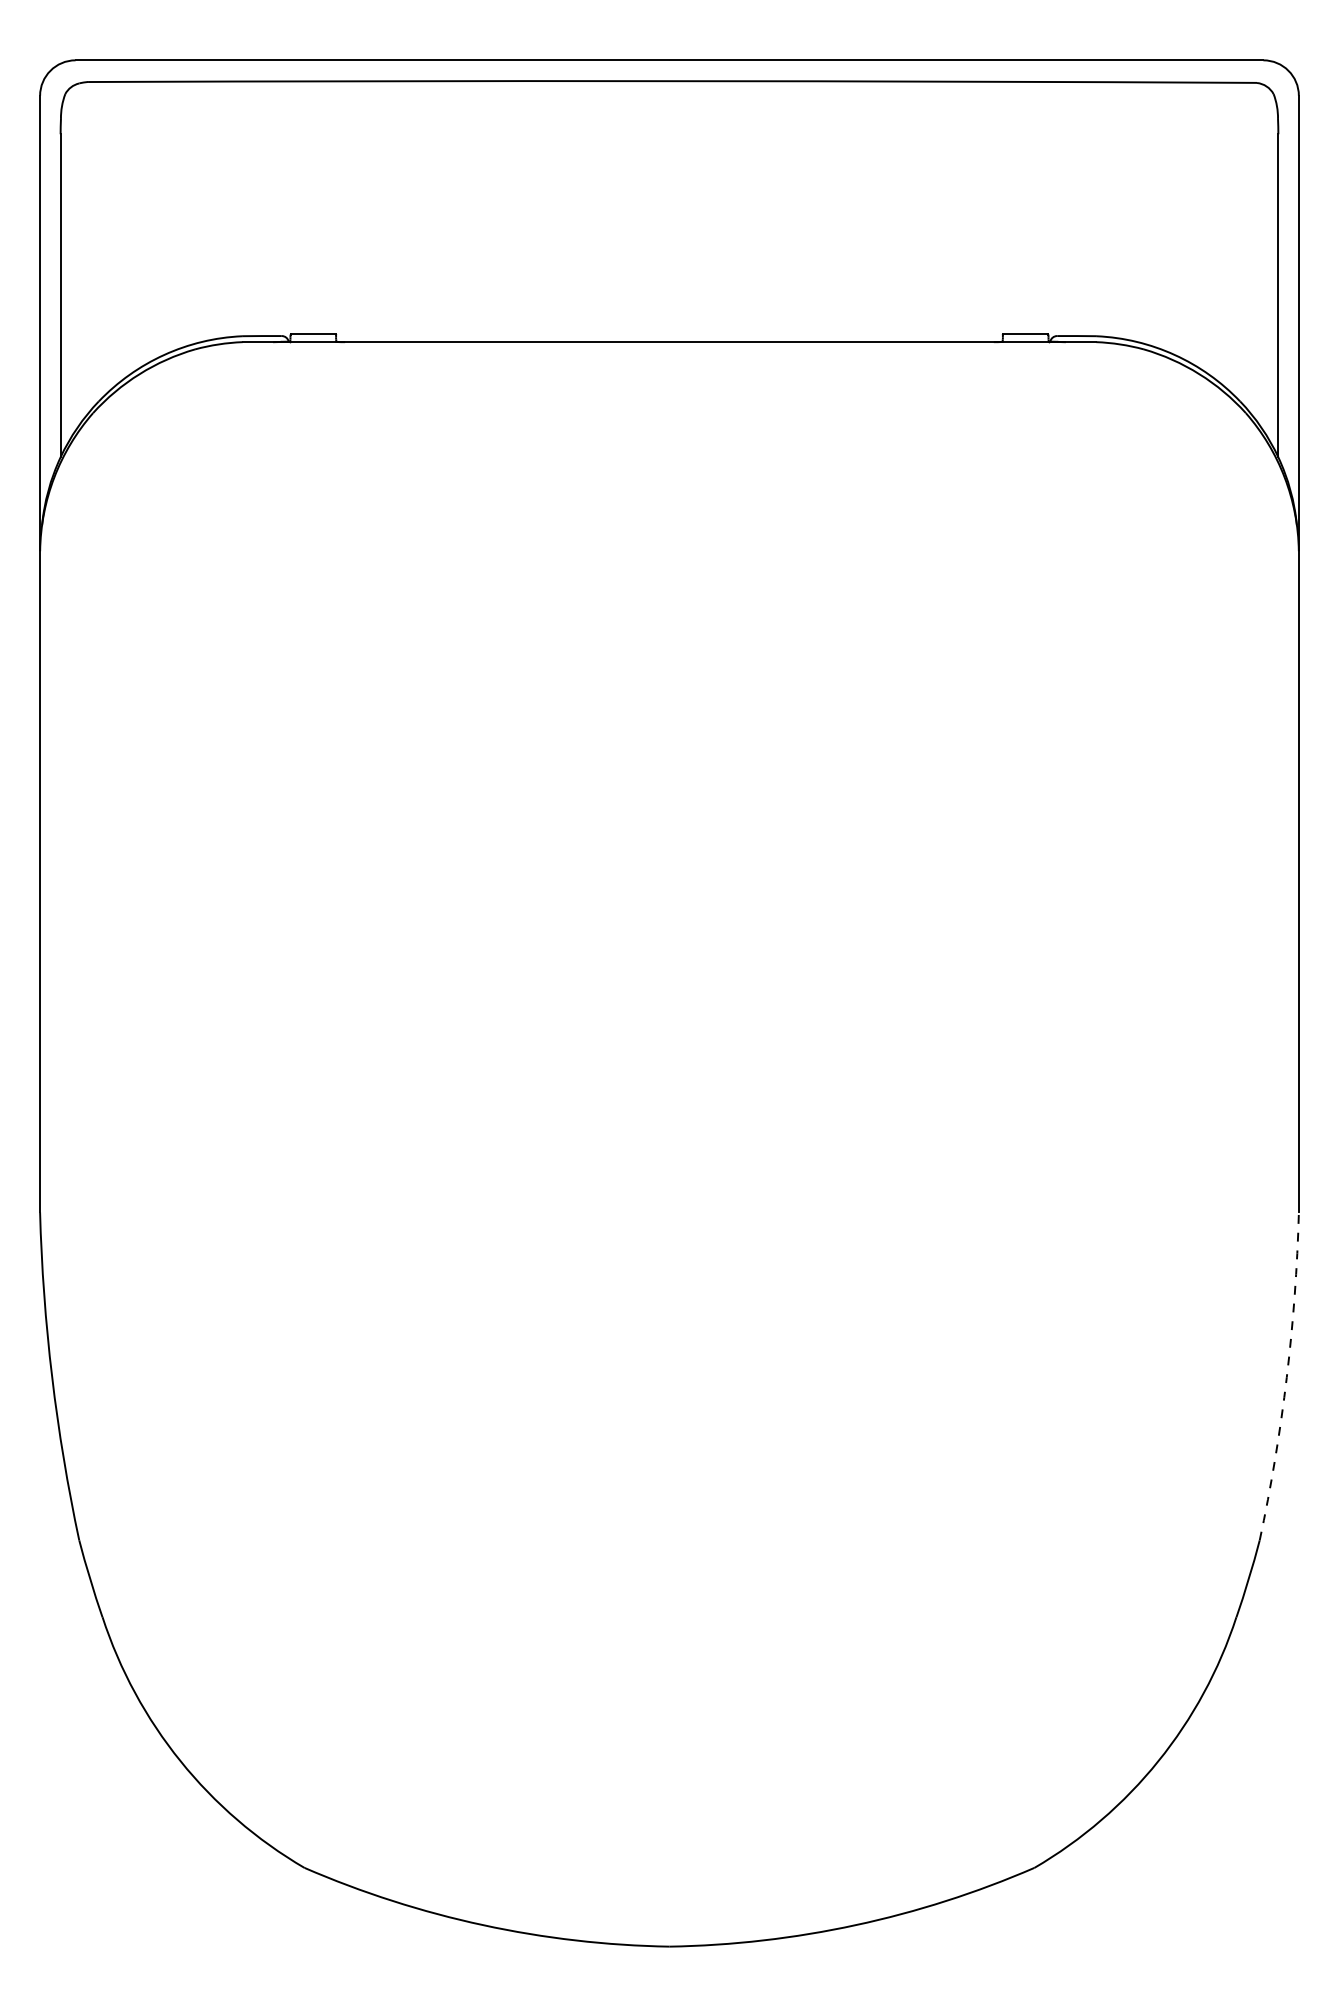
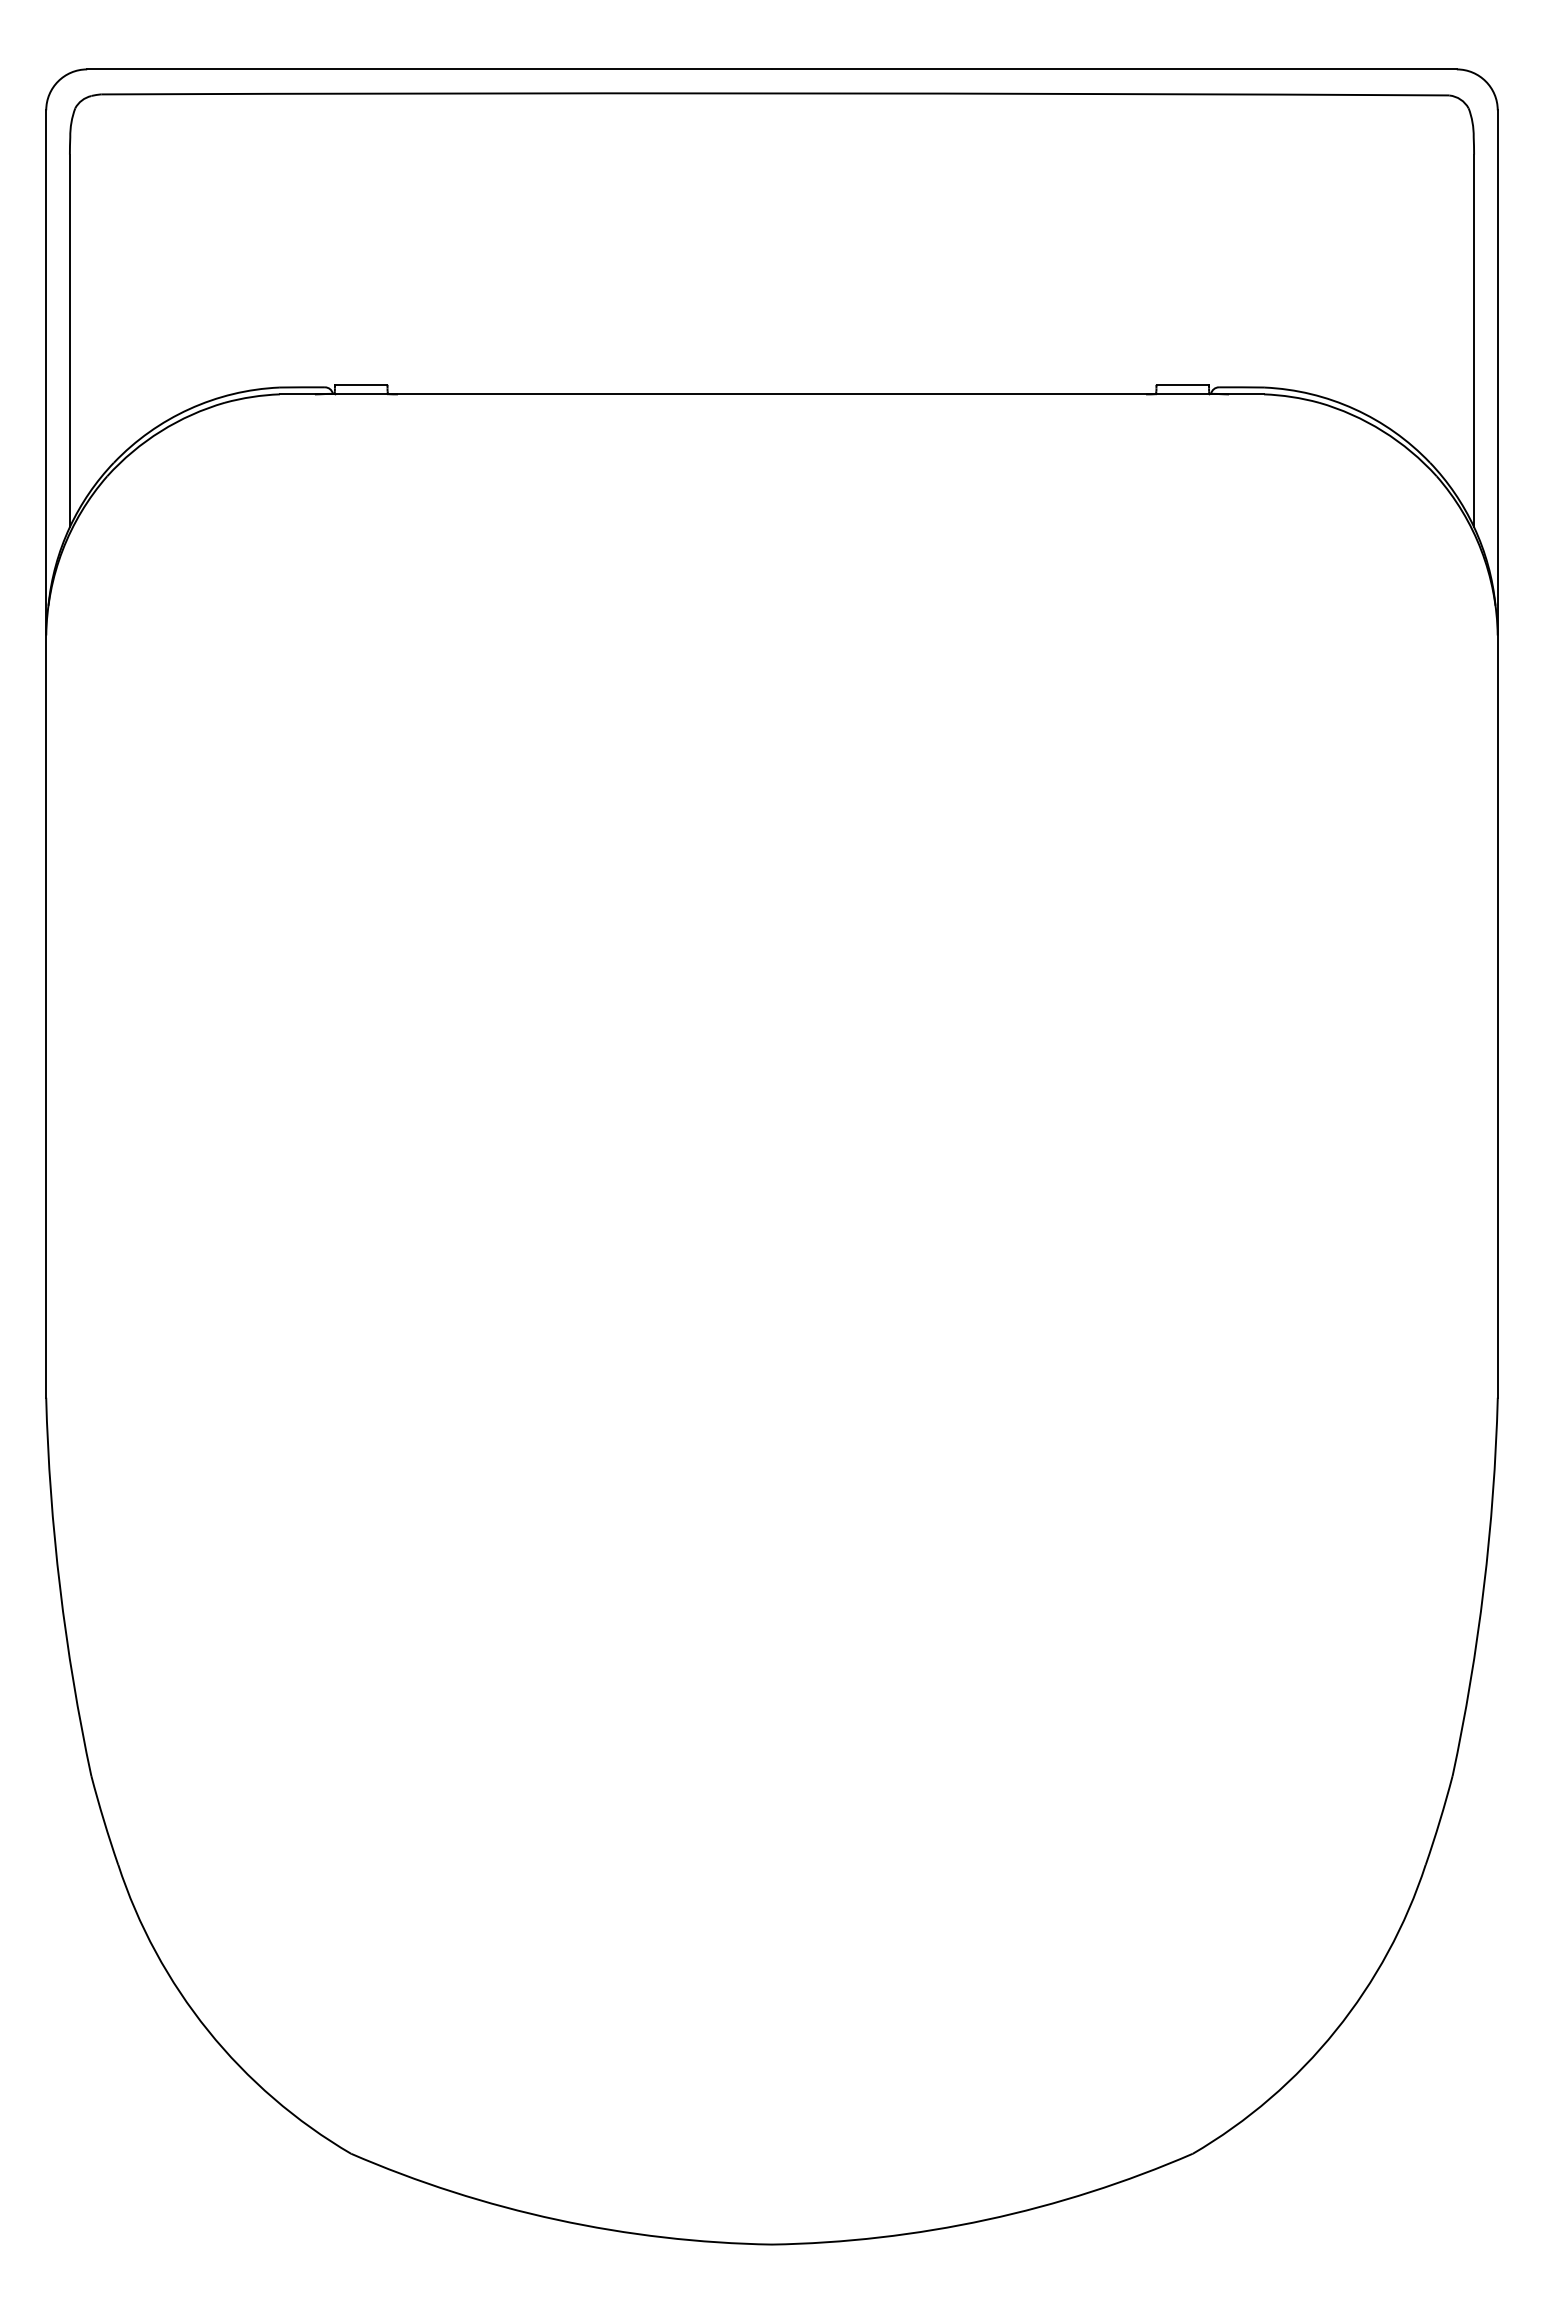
arc: (1286, 1377) -> (1483, 1588), dashed -> solid

